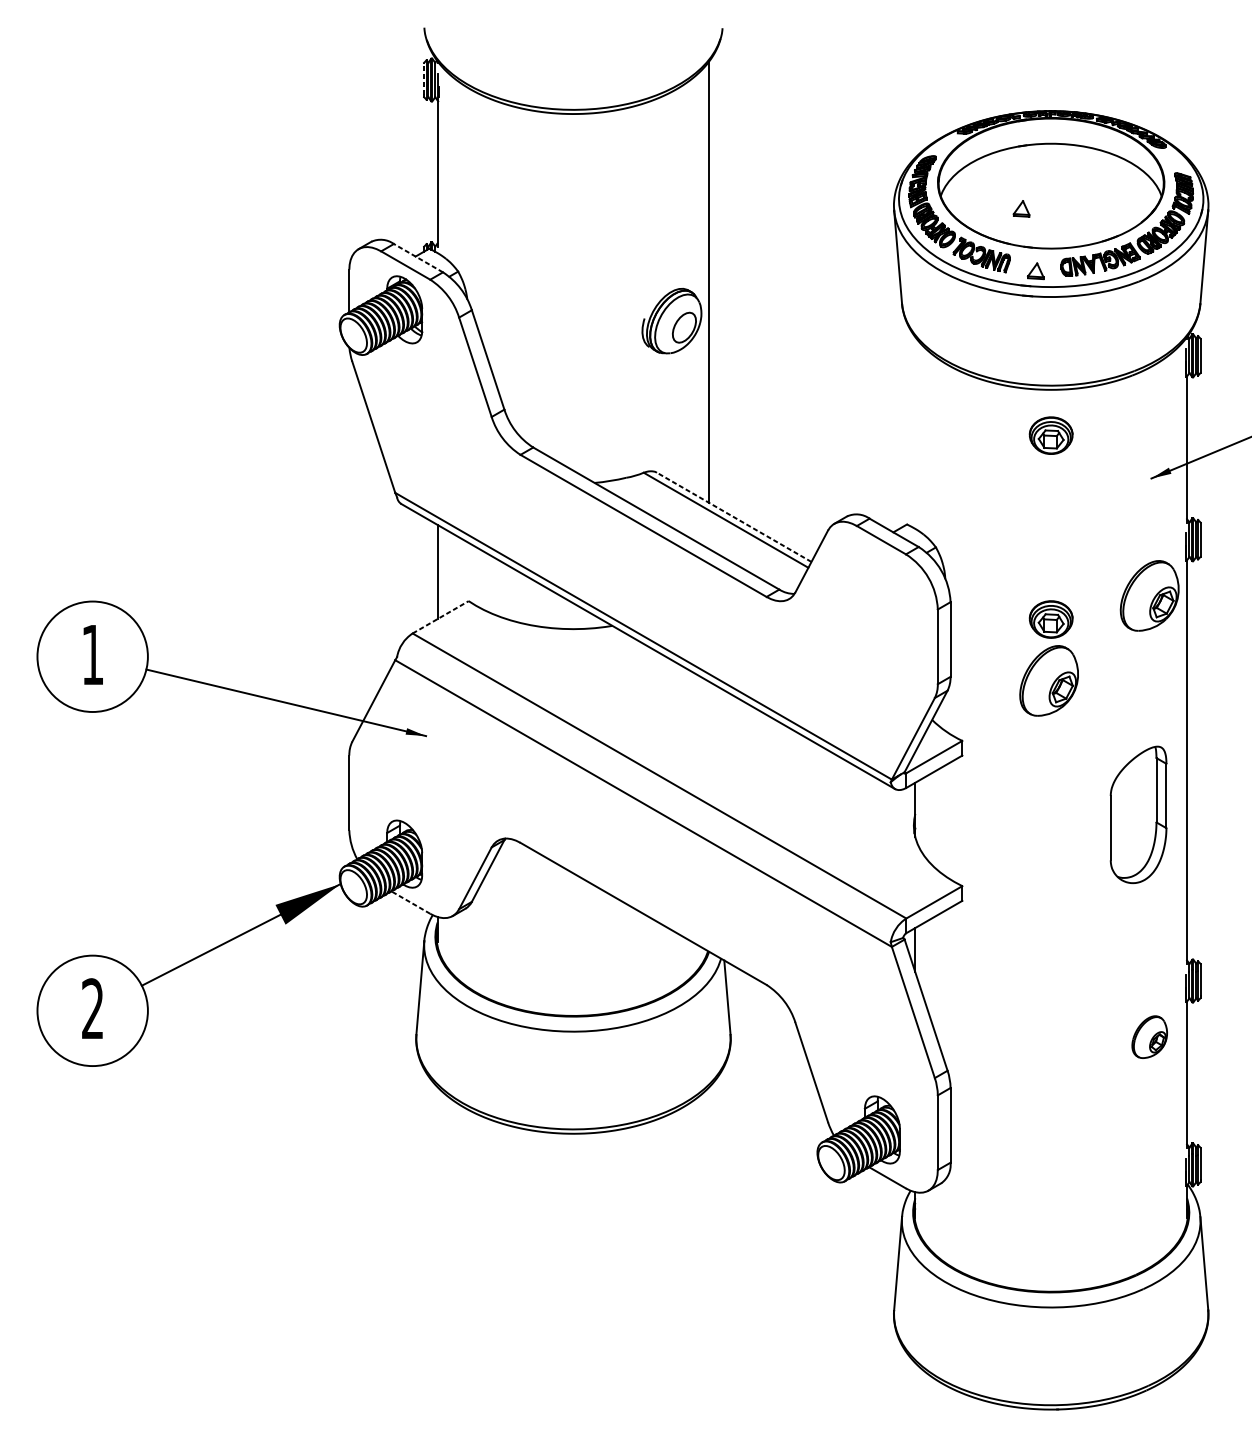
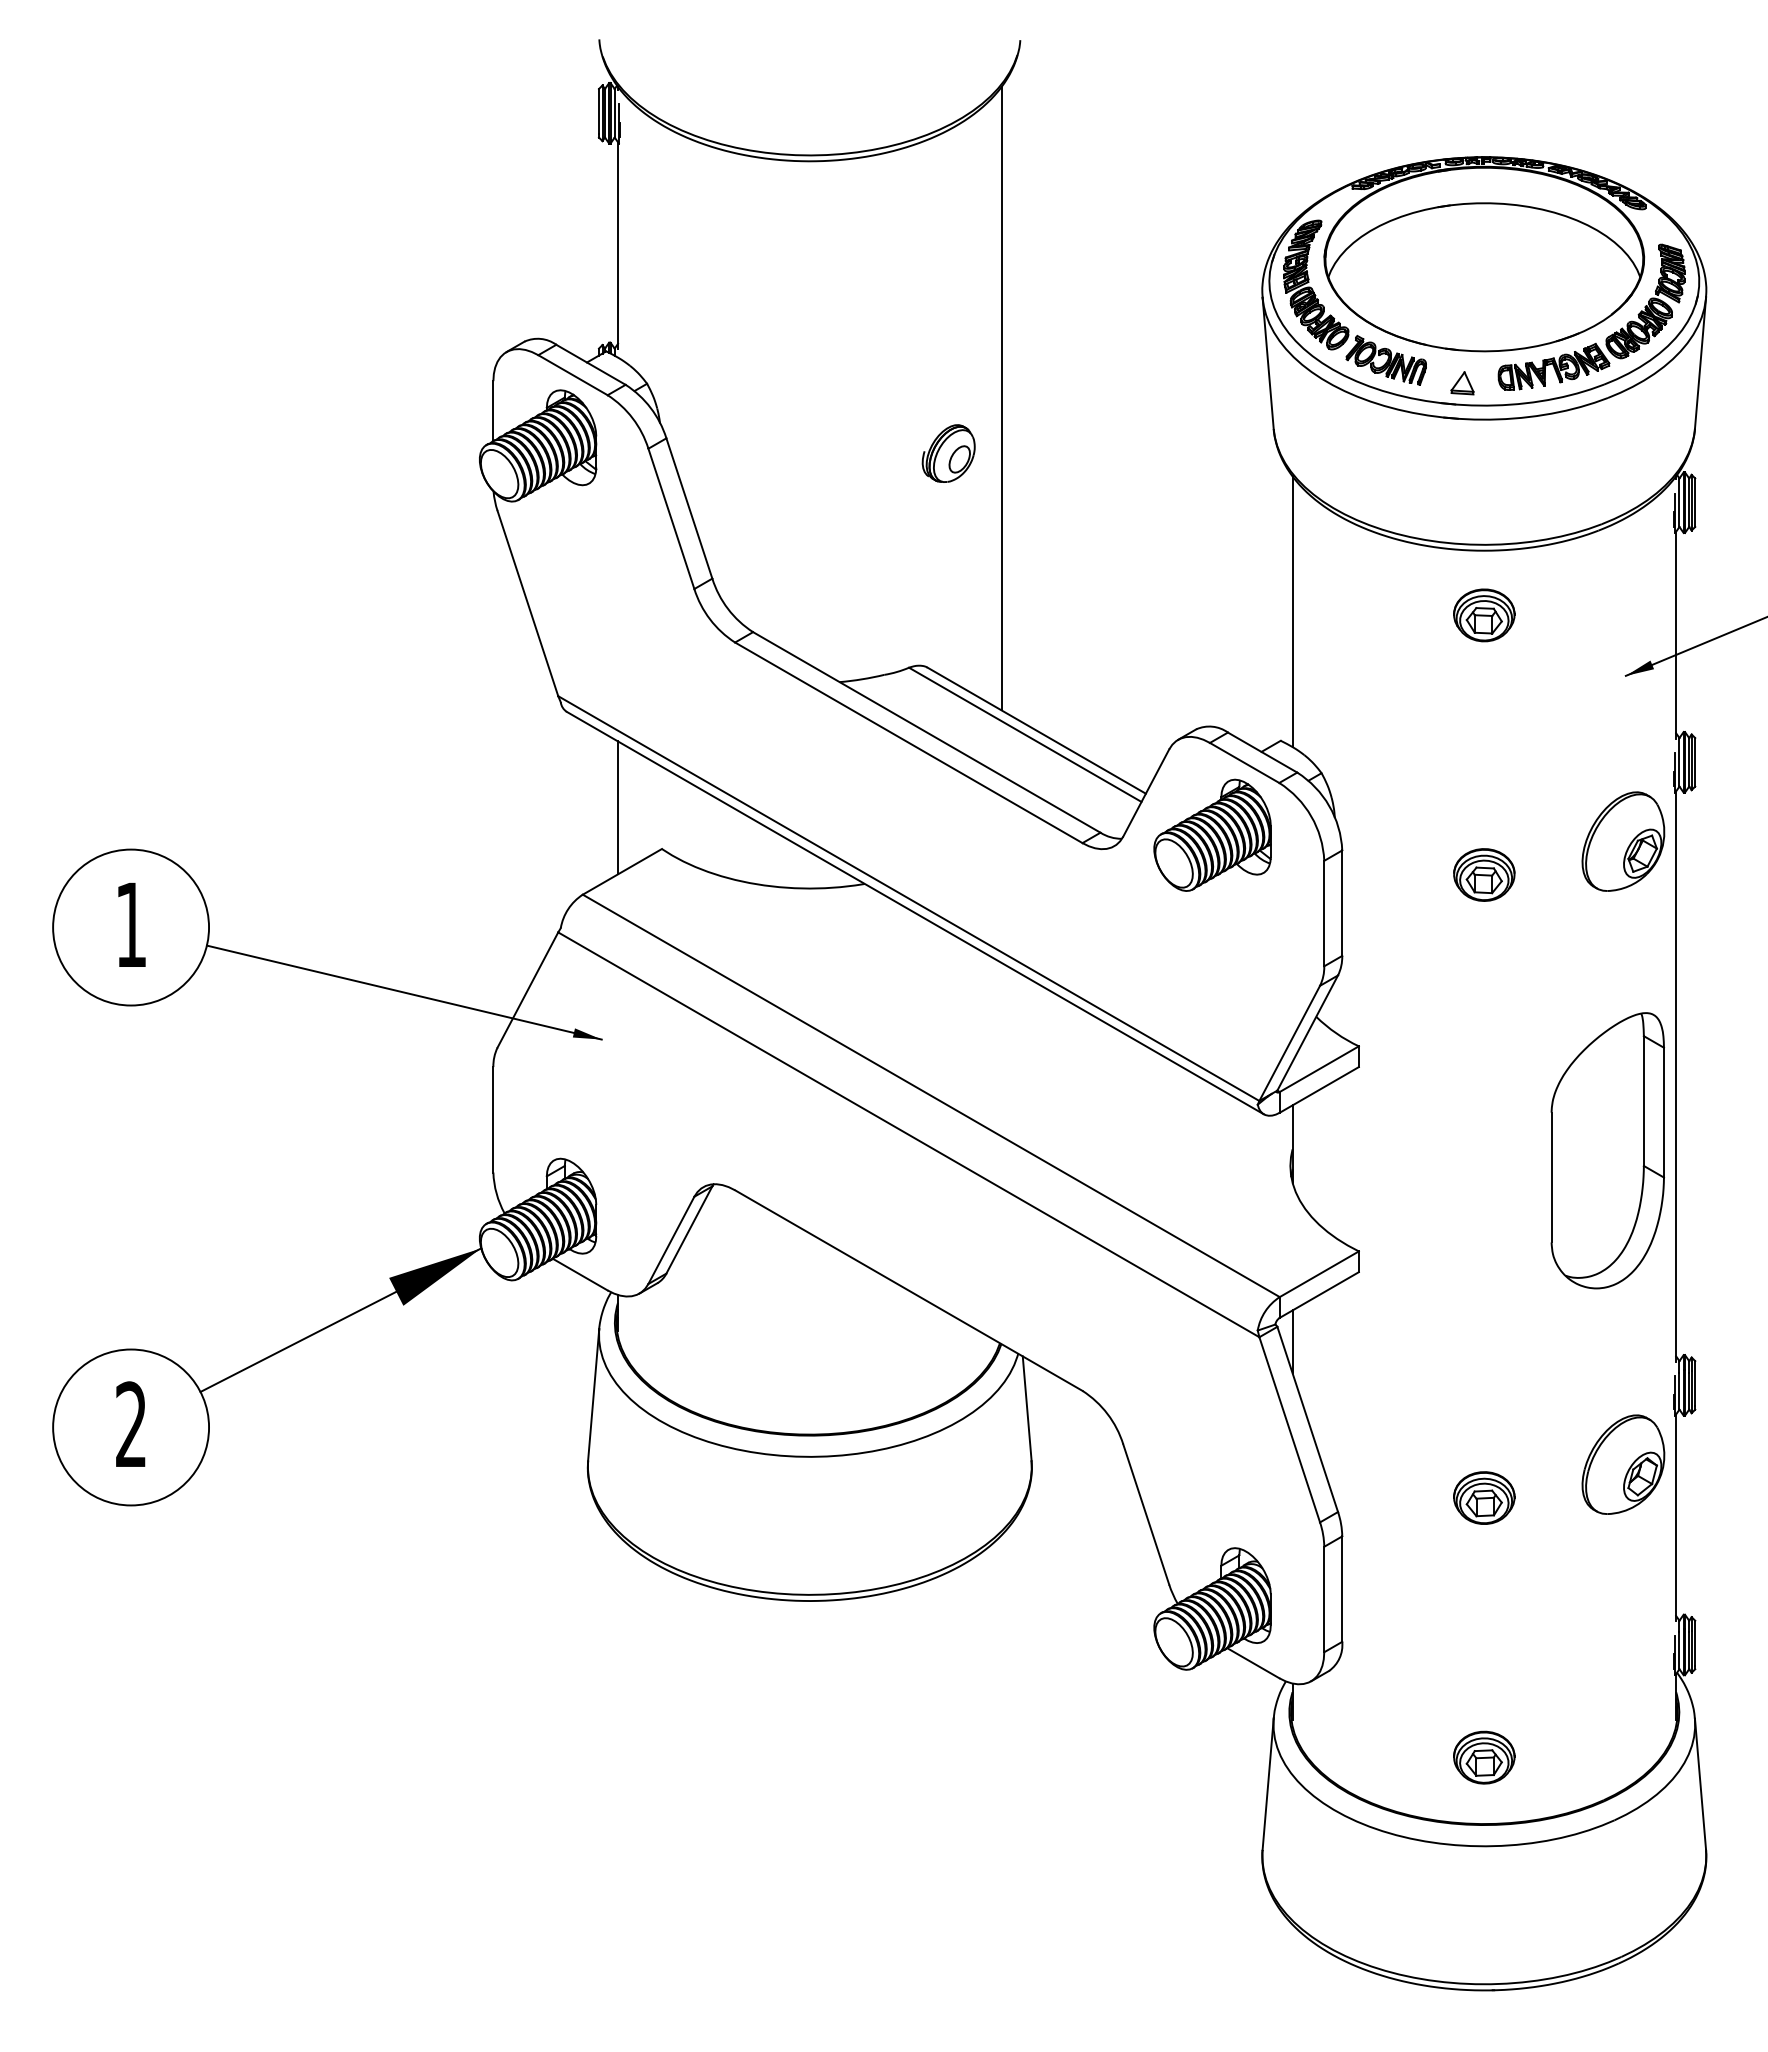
line: (423, 78) -> (598, 111), dashed -> solid
part: (1021, 209) -> (1442, 295), removed
line: (418, 257) -> (590, 364), dashed -> solid
part: (671, 320) -> (948, 453), size x0.62
line: (915, 432) -> (1292, 611), added
line: (734, 517) -> (1036, 730), dashed -> solid
part: (858, 590) -> (1212, 834), added
line: (440, 617) -> (622, 871), dashed -> solid
part: (1049, 680) -> (1481, 961), removed
part: (1138, 814) -> (1607, 1150), size x1.43
line: (411, 902) -> (580, 1274), dashed -> solid
part: (1149, 1037) -> (1623, 1464), size x1.67
part: (1051, 1060) -> (1484, 1497), added
part: (1051, 1244) -> (1484, 1757), added

